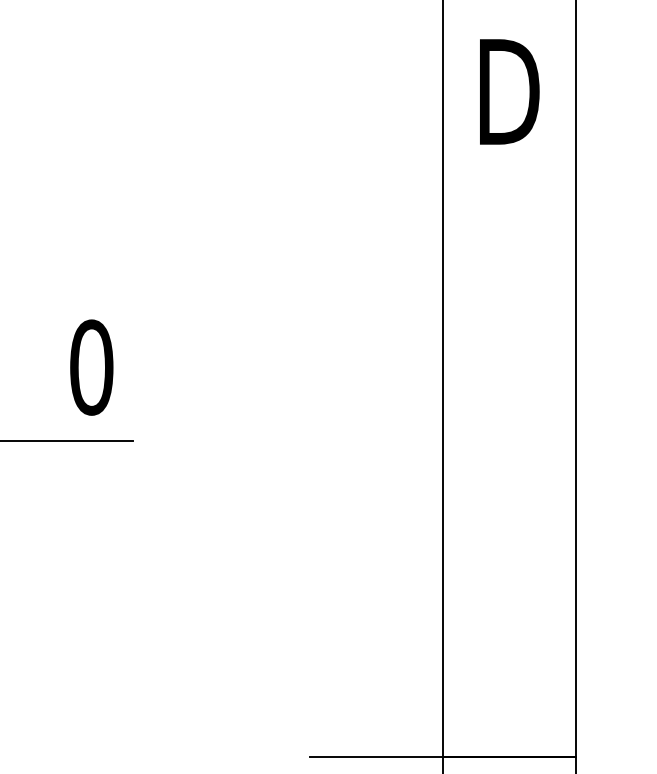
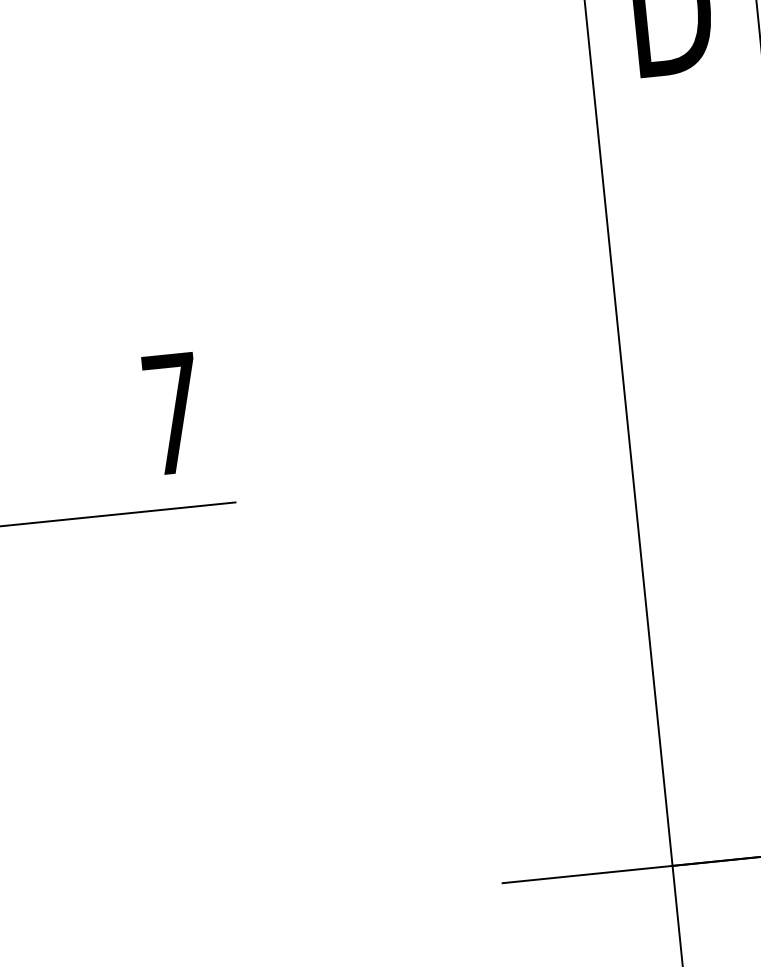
text: (91, 367) -> (172, 413), 0 -> 7

